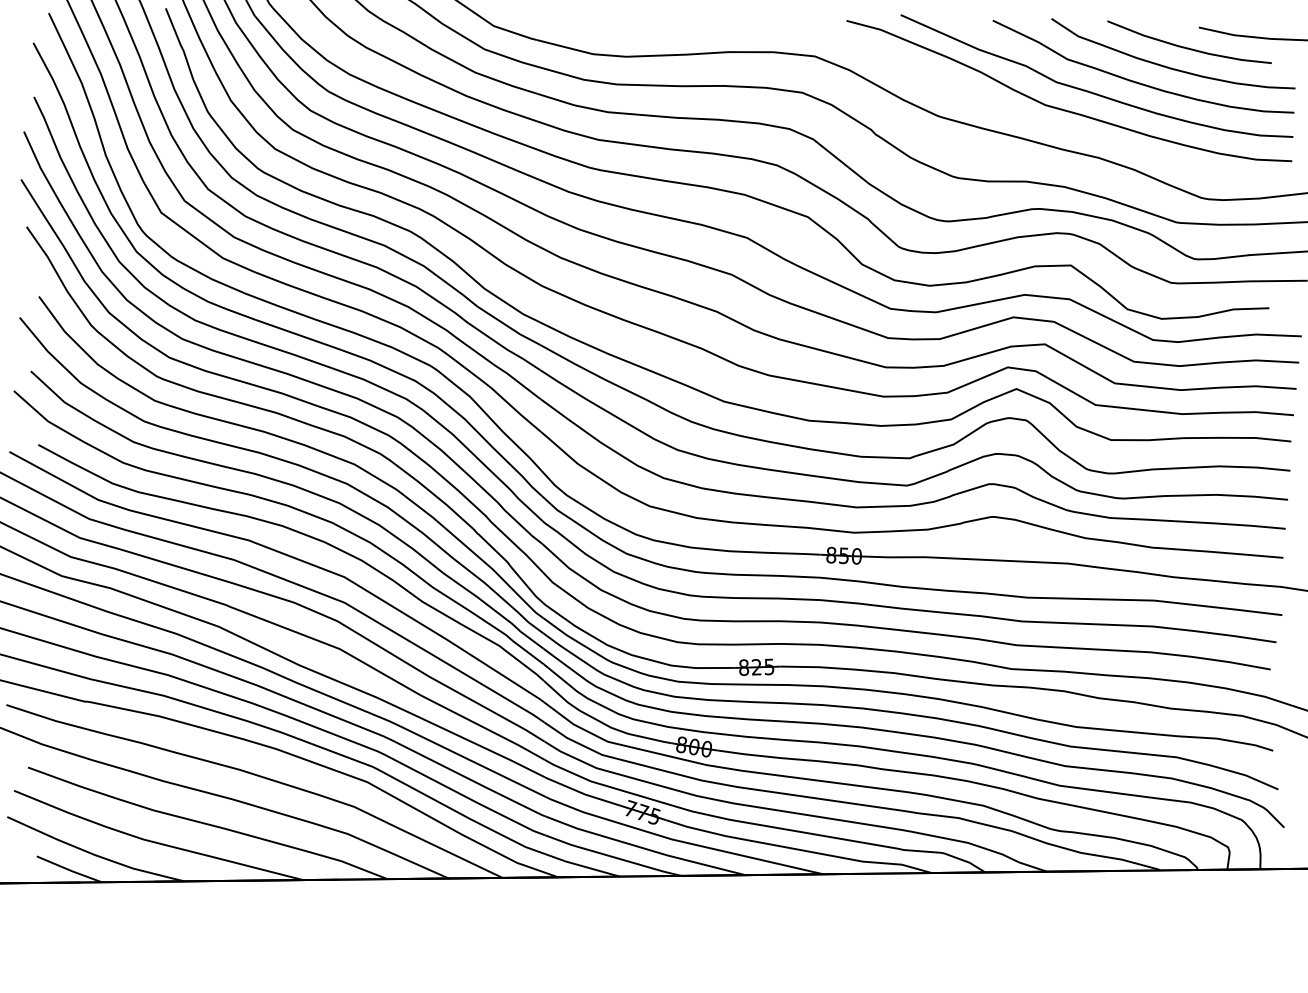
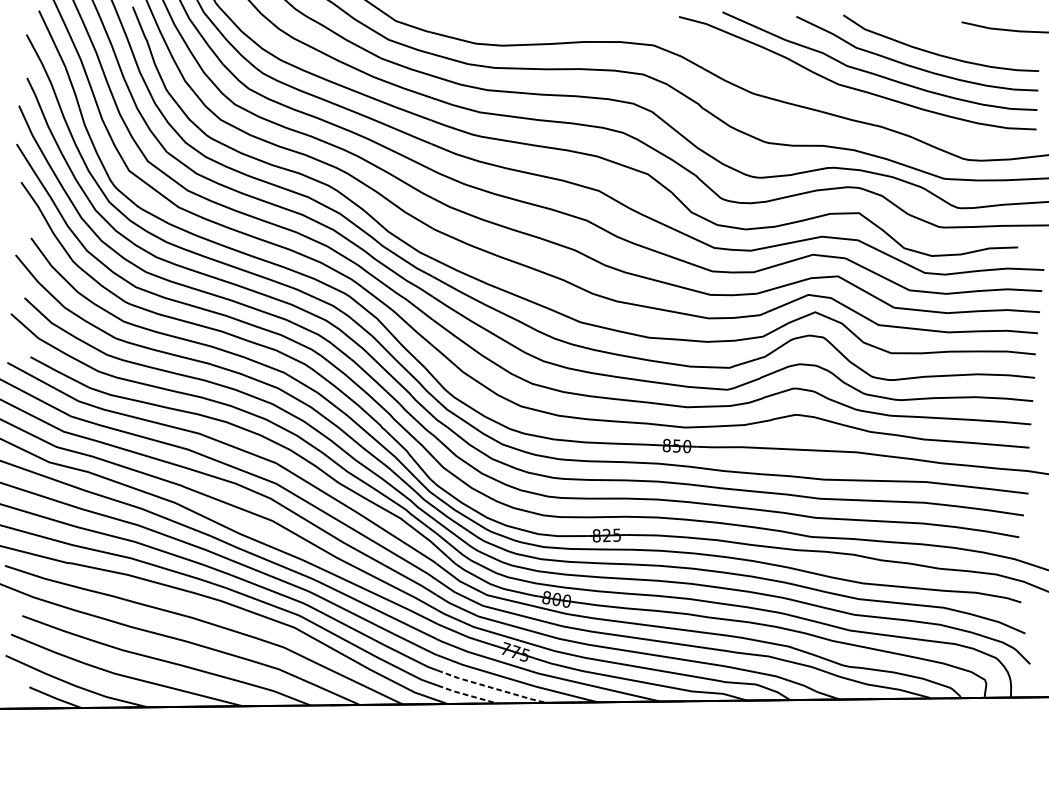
curve: (1188, 47) -> (953, 38), removed
line: (613, 857) -> (492, 688), solid -> dashed
line: (581, 865) -> (466, 694), solid -> dashed

